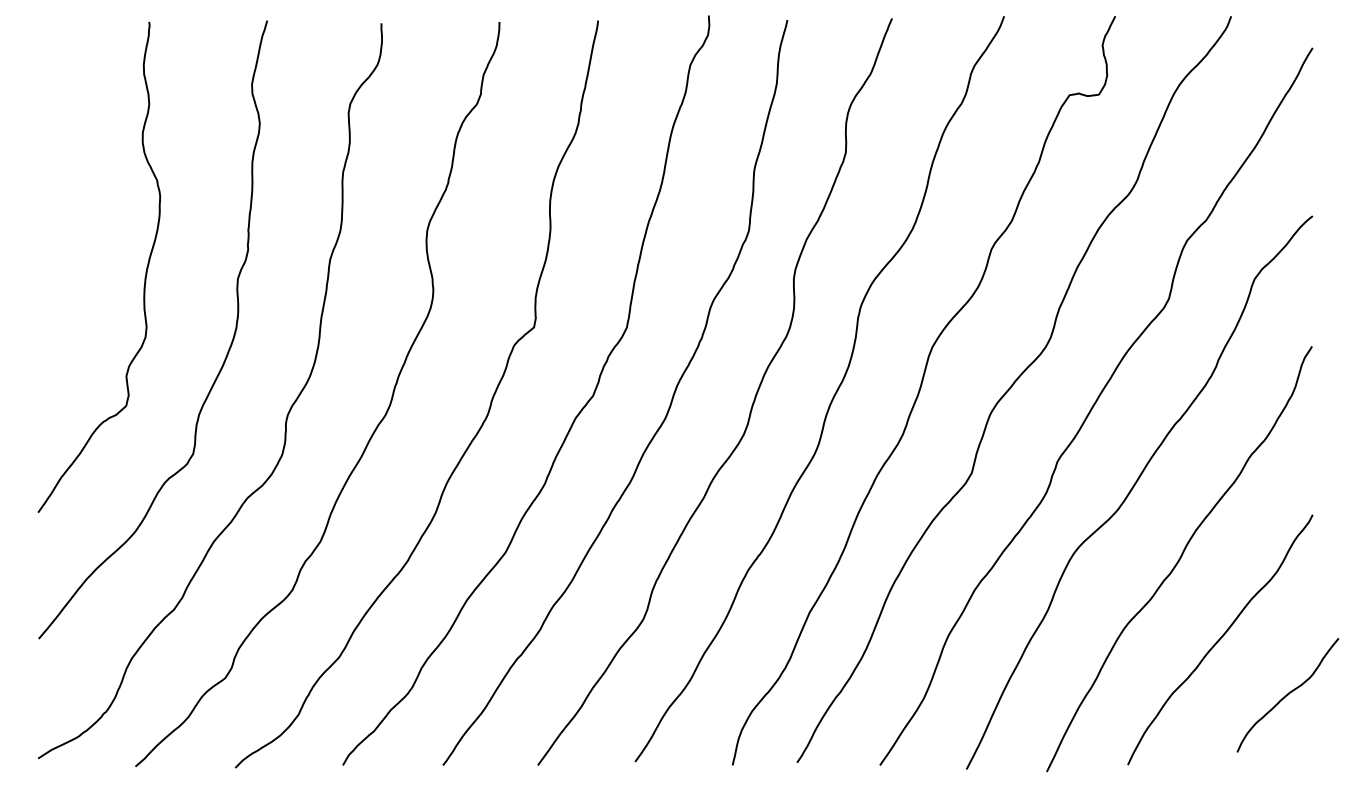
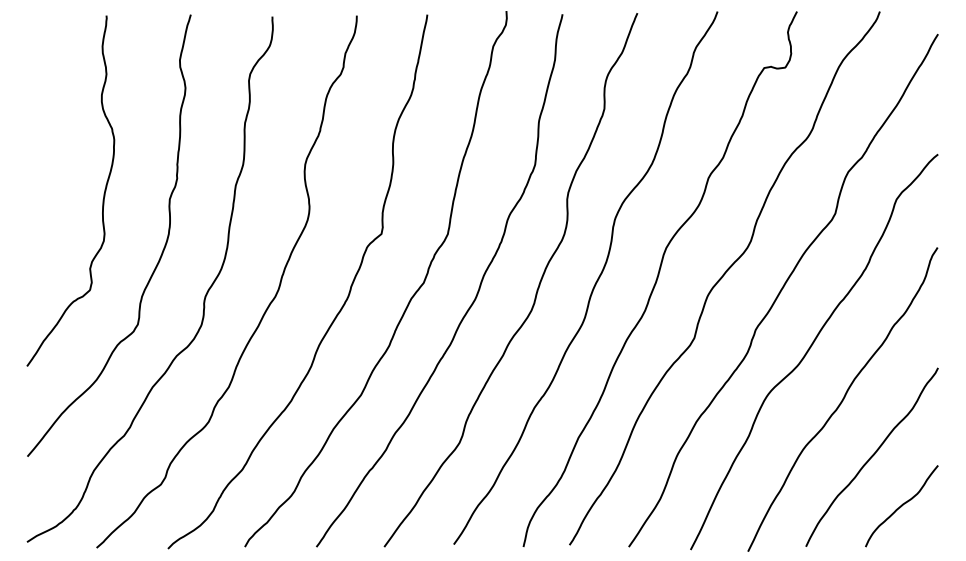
curve: (1287, 695) -> (901, 506), moved

